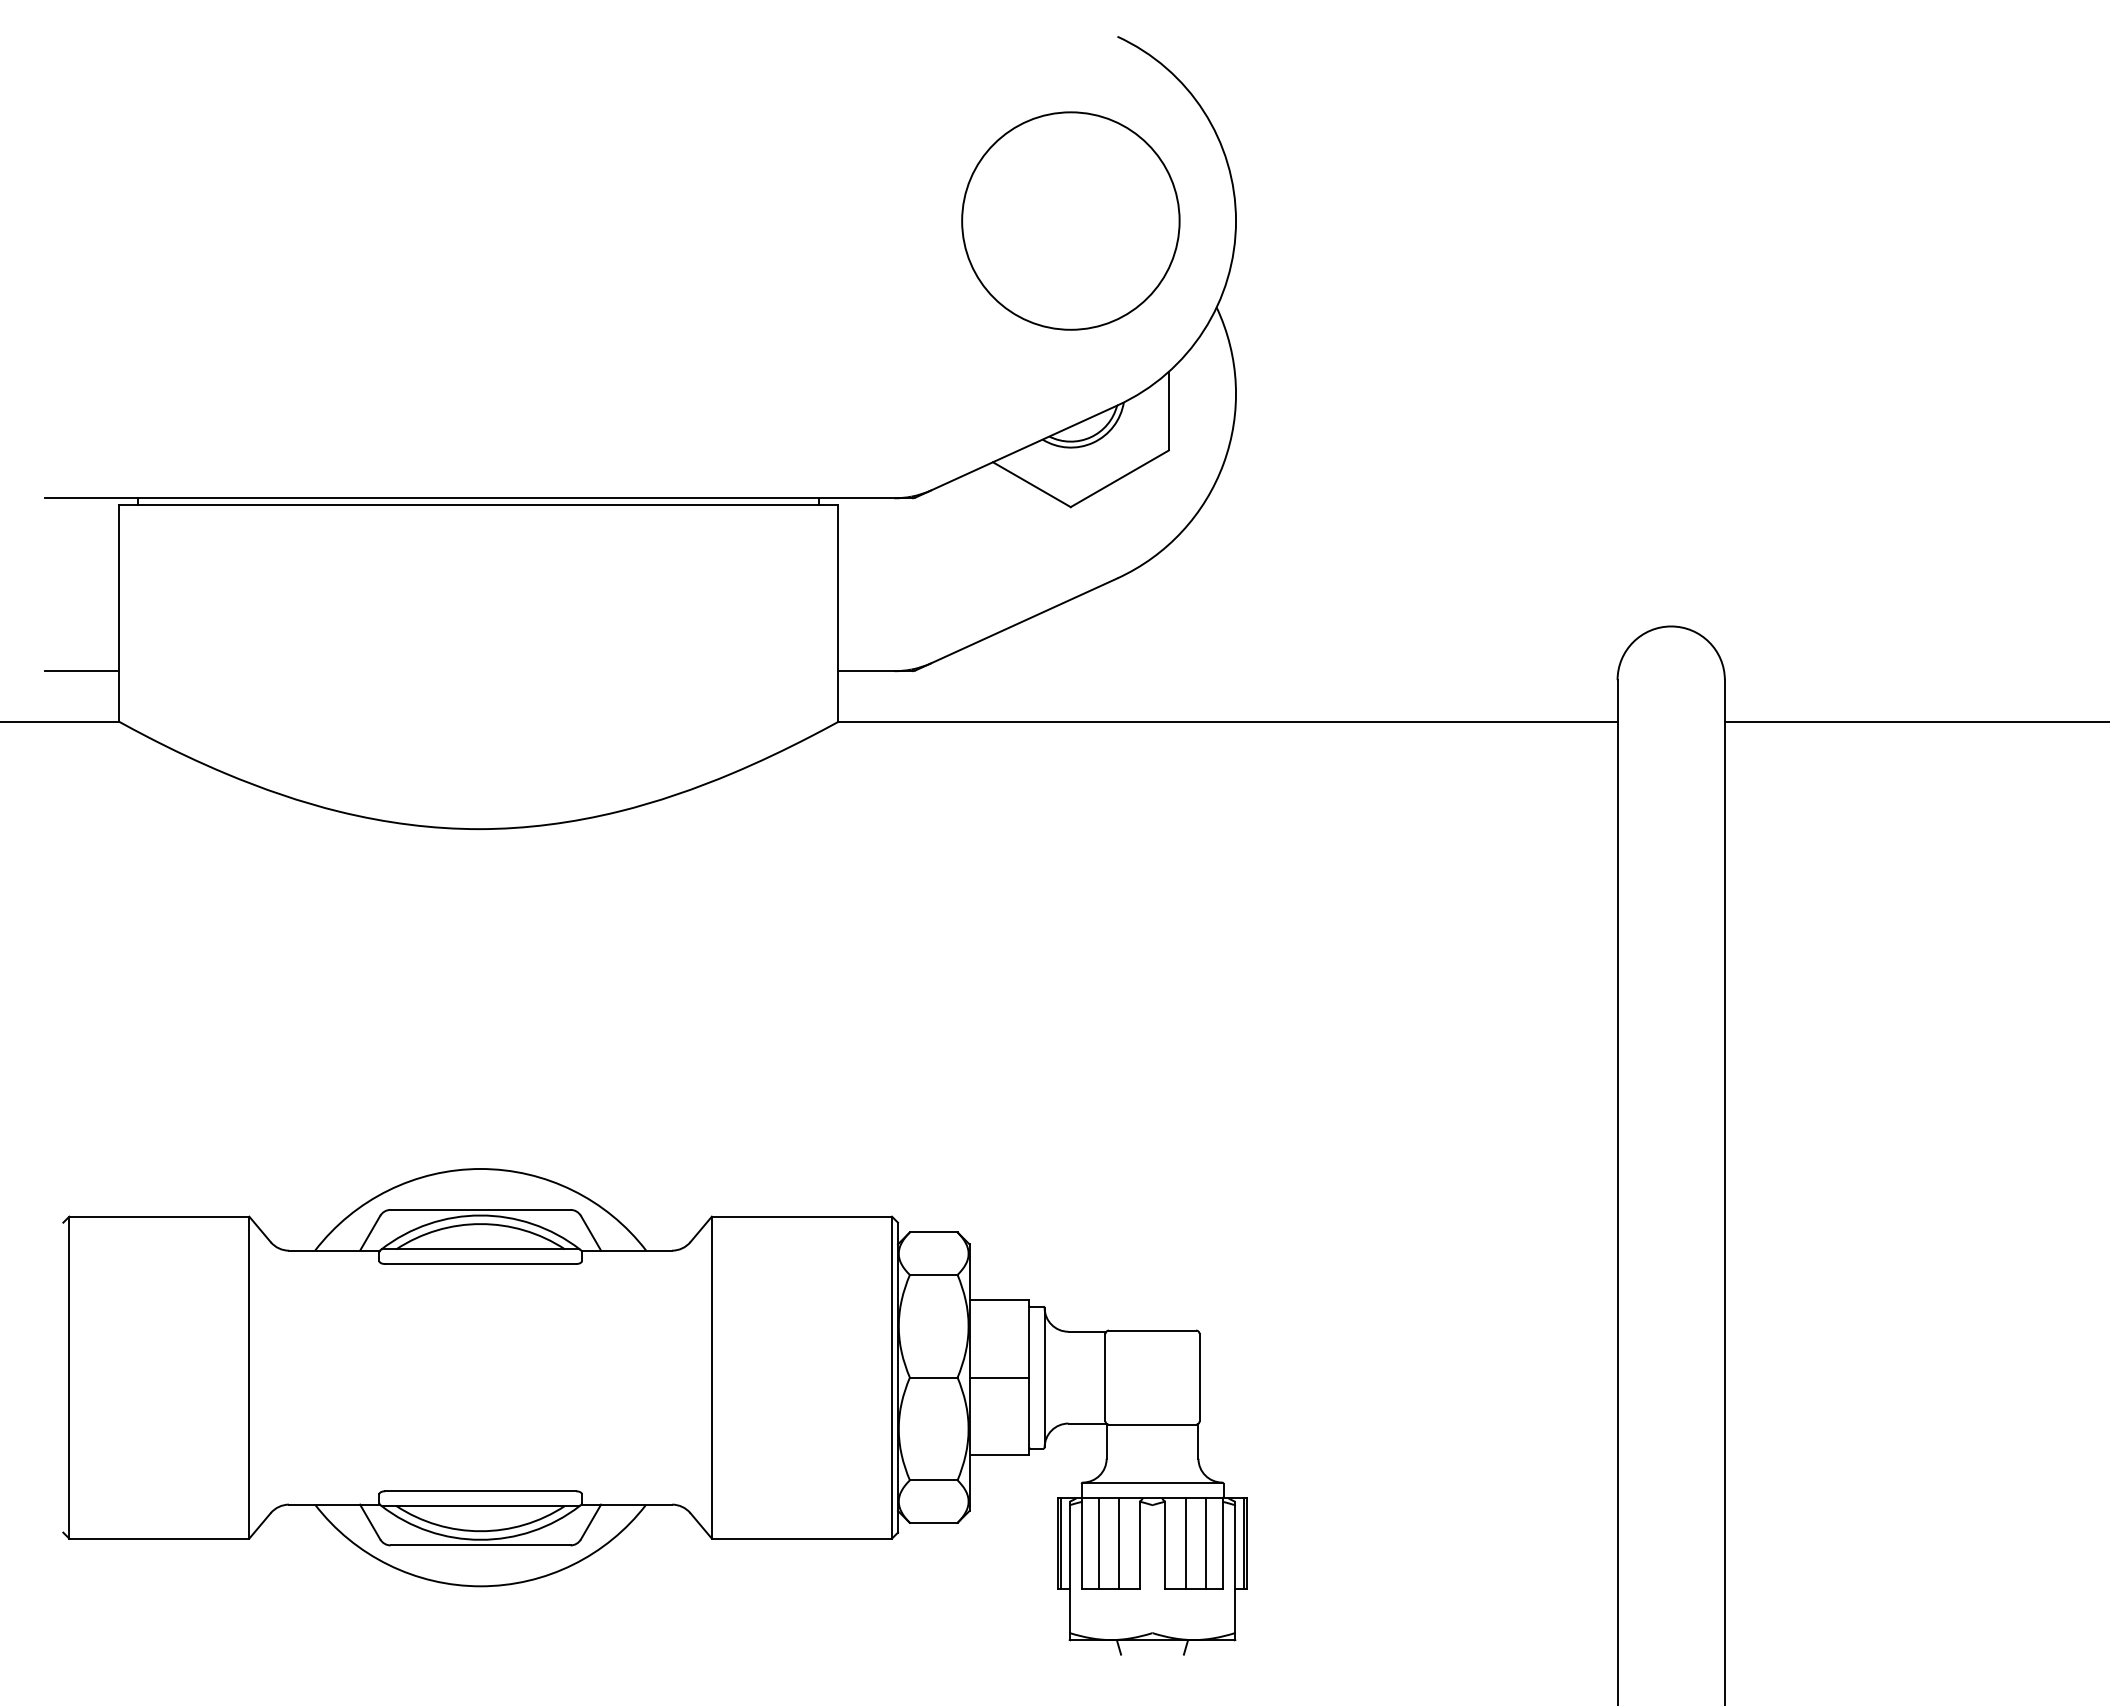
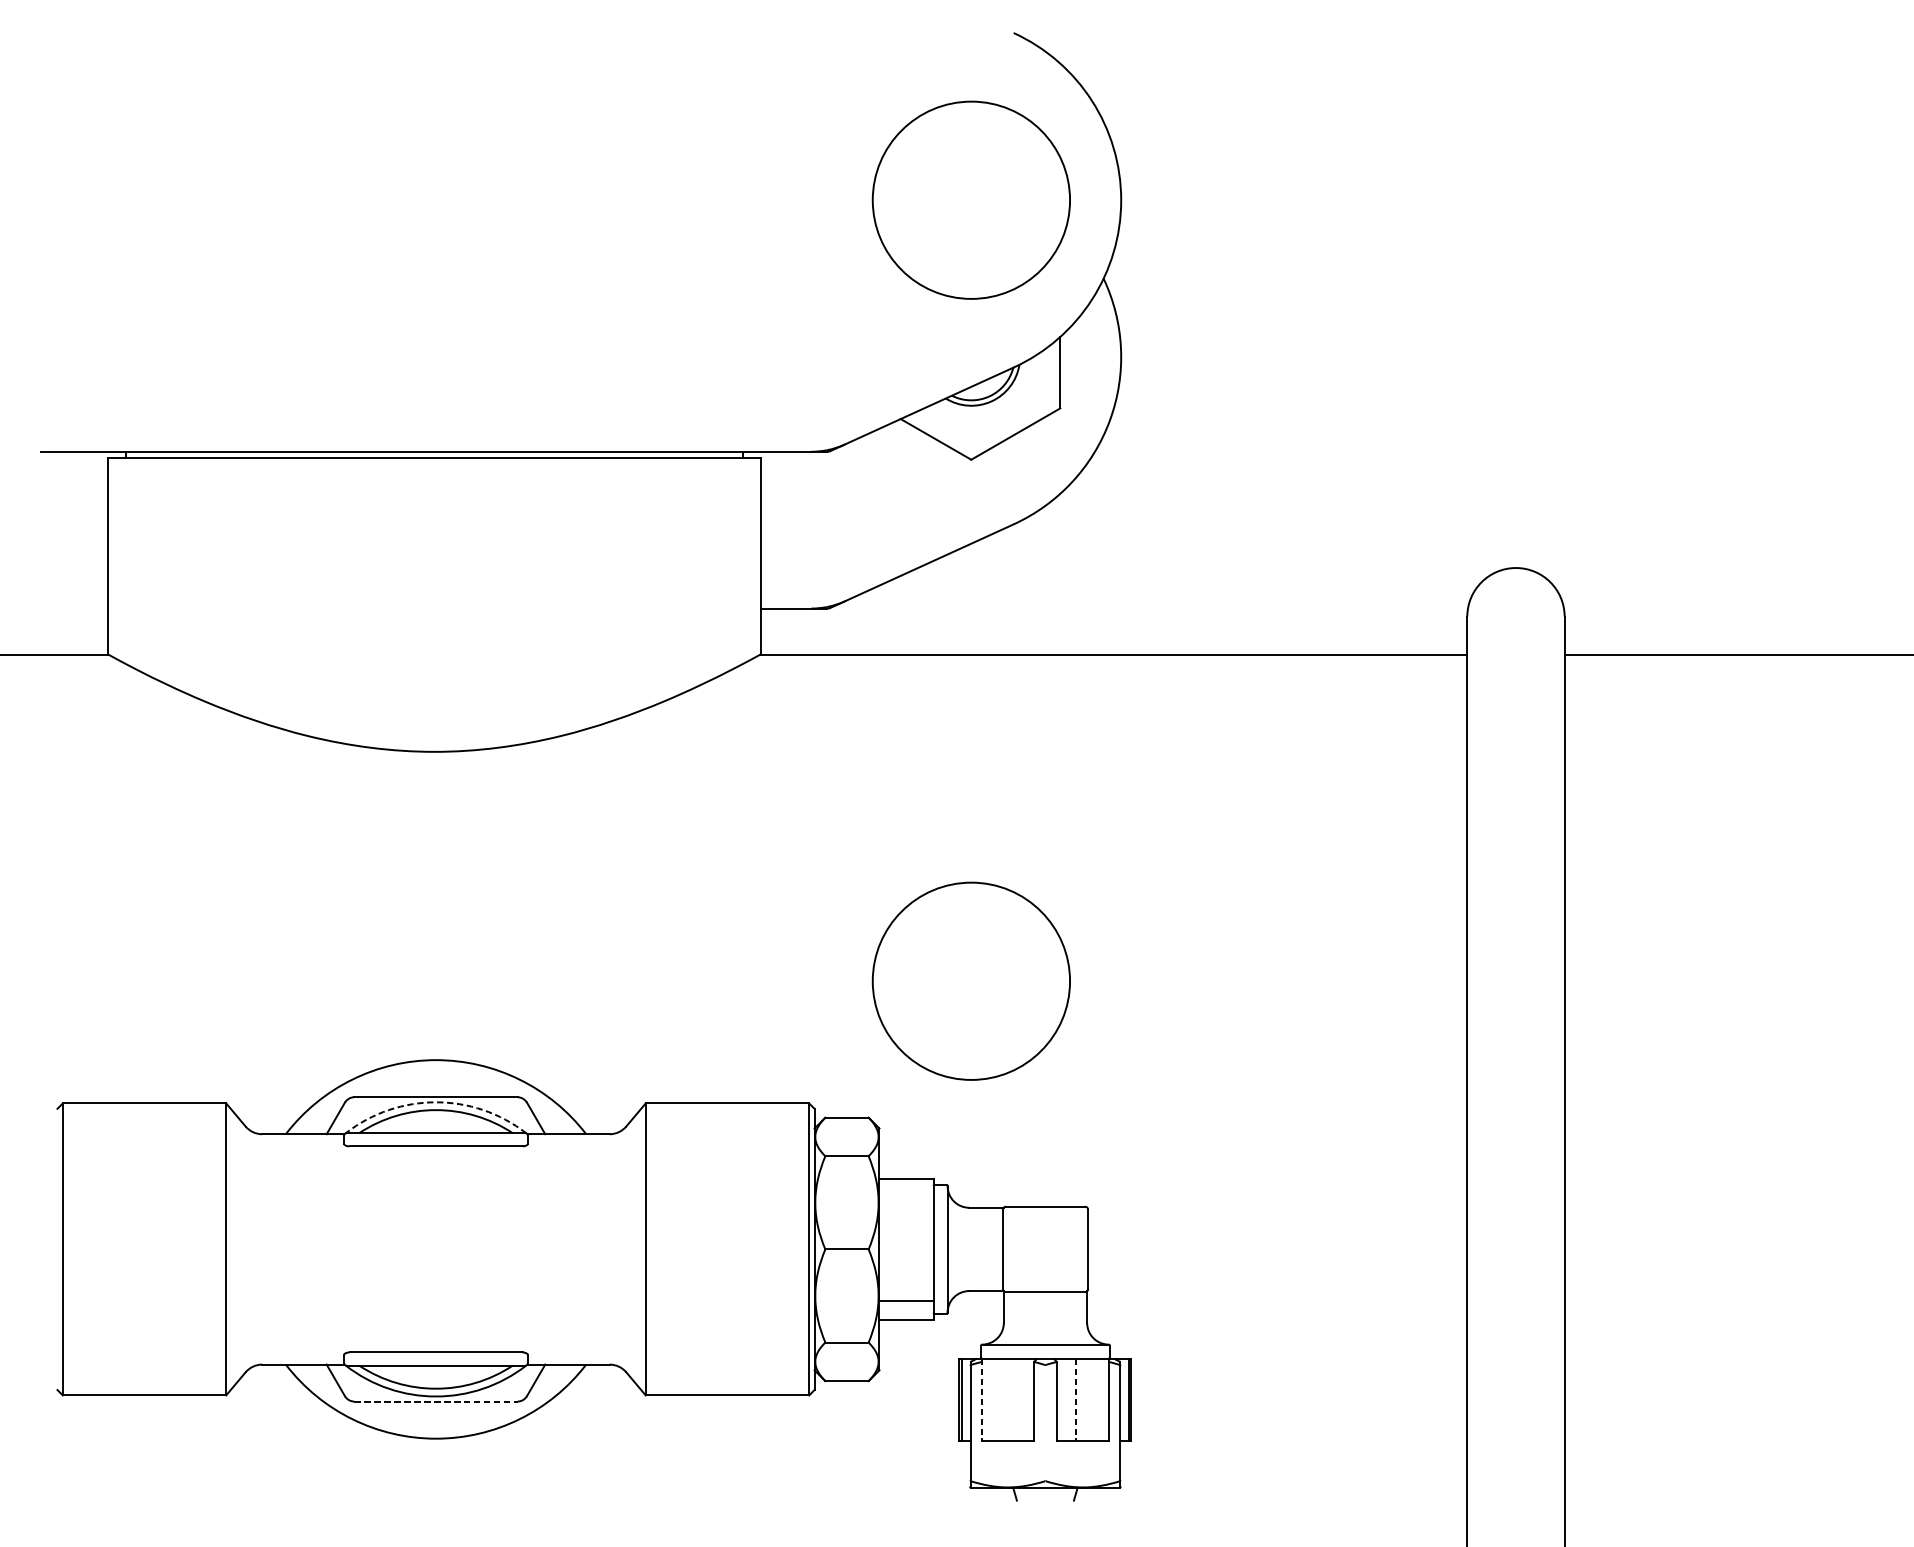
line: (82, 671) -> (74, 608), removed
circle: (1070, 1081) -> (971, 980), added
arc: (480, 1215) -> (435, 1102), solid -> dashed
line: (999, 1377) -> (906, 1300), moved
line: (1082, 1543) -> (981, 1399), solid -> dashed
line: (1098, 1543) -> (996, 1399), removed
line: (1118, 1543) -> (1014, 1399), removed
line: (1186, 1543) -> (1076, 1399), solid -> dashed
line: (1206, 1543) -> (1094, 1399), removed
line: (480, 1545) -> (435, 1401), solid -> dashed

